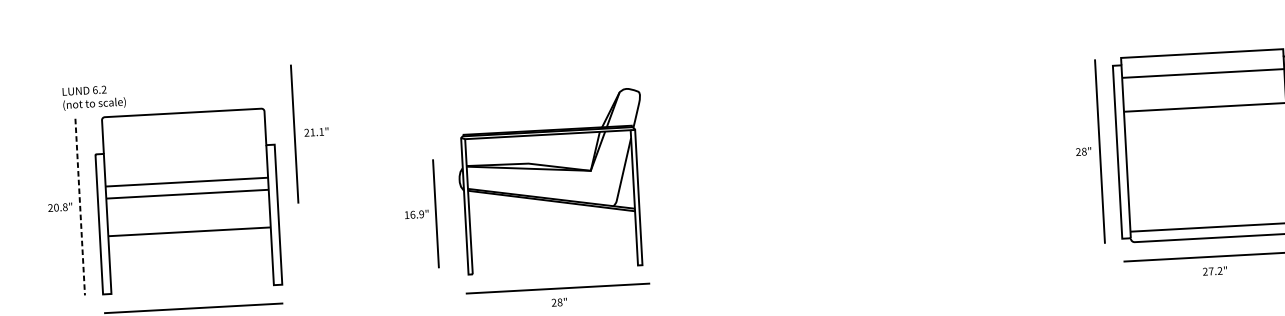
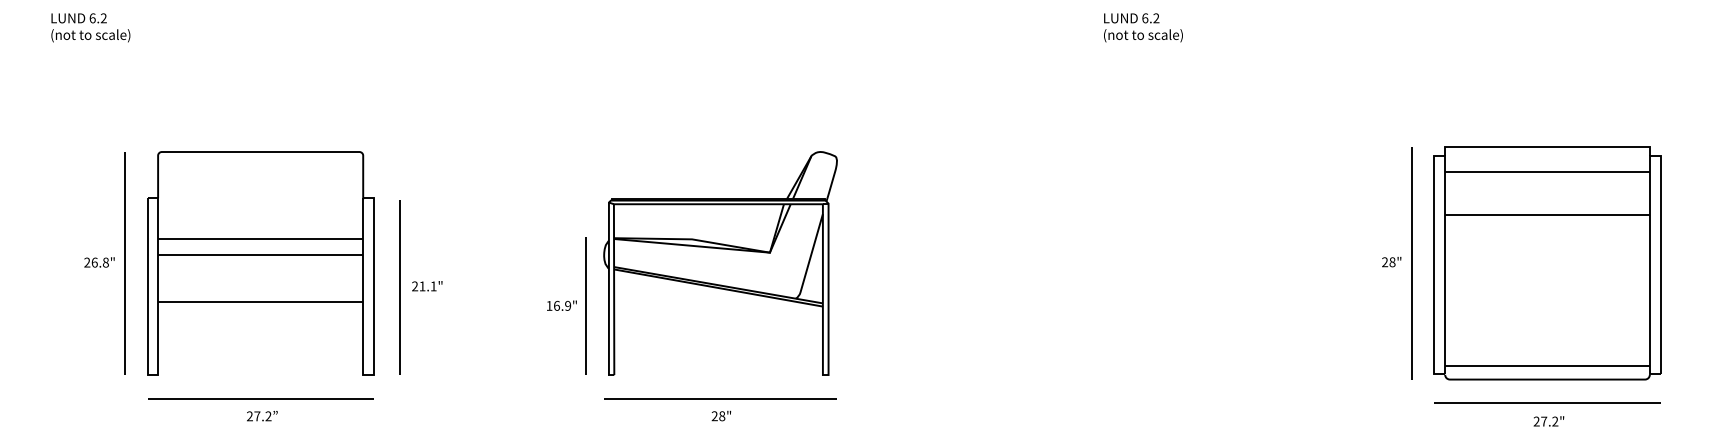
text: (93, 97) -> (90, 27), moved
part: (311, 133) -> (420, 287), moved
text: (56, 207) -> (94, 262), 20.8" -> 26.8"
line: (80, 207) -> (124, 264), dashed -> solid
part: (420, 214) -> (566, 305), moved

